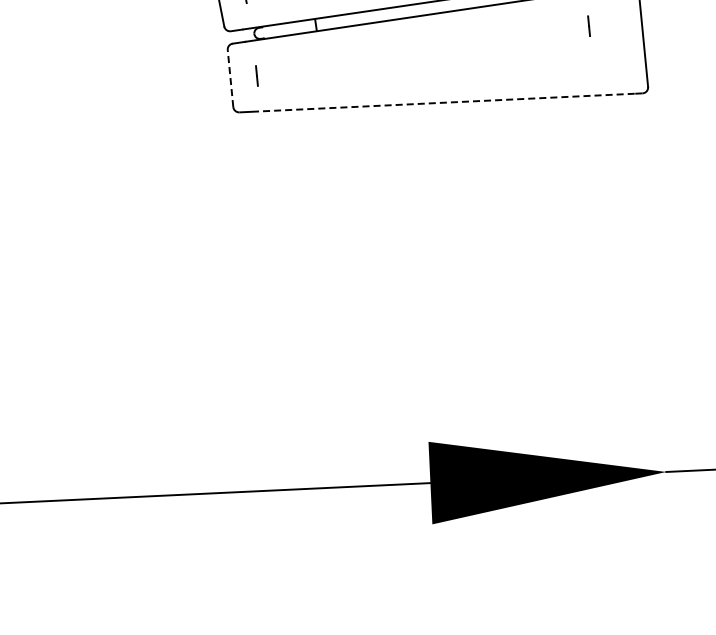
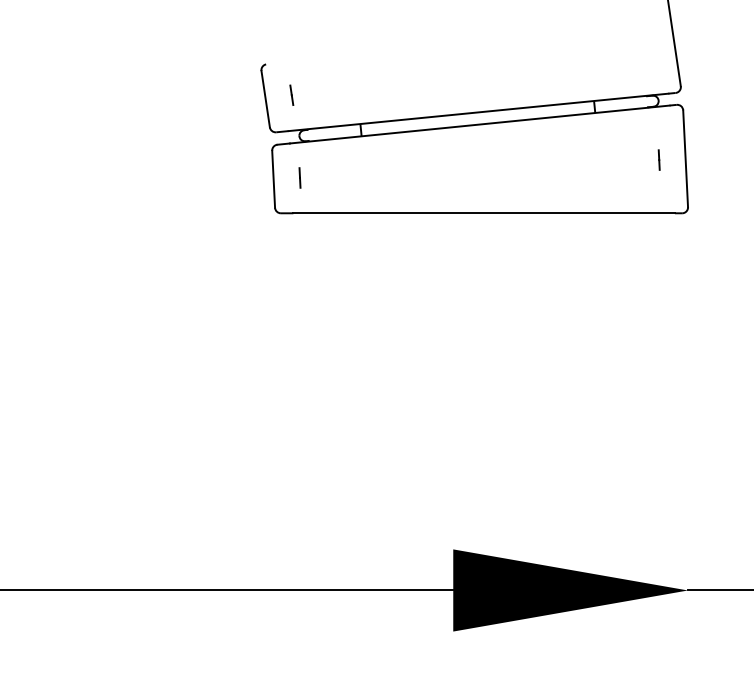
line: (588, 25) -> (658, 159), moved
line: (230, 77) -> (273, 178), dashed -> solid
line: (443, 102) -> (484, 213), dashed -> solid

